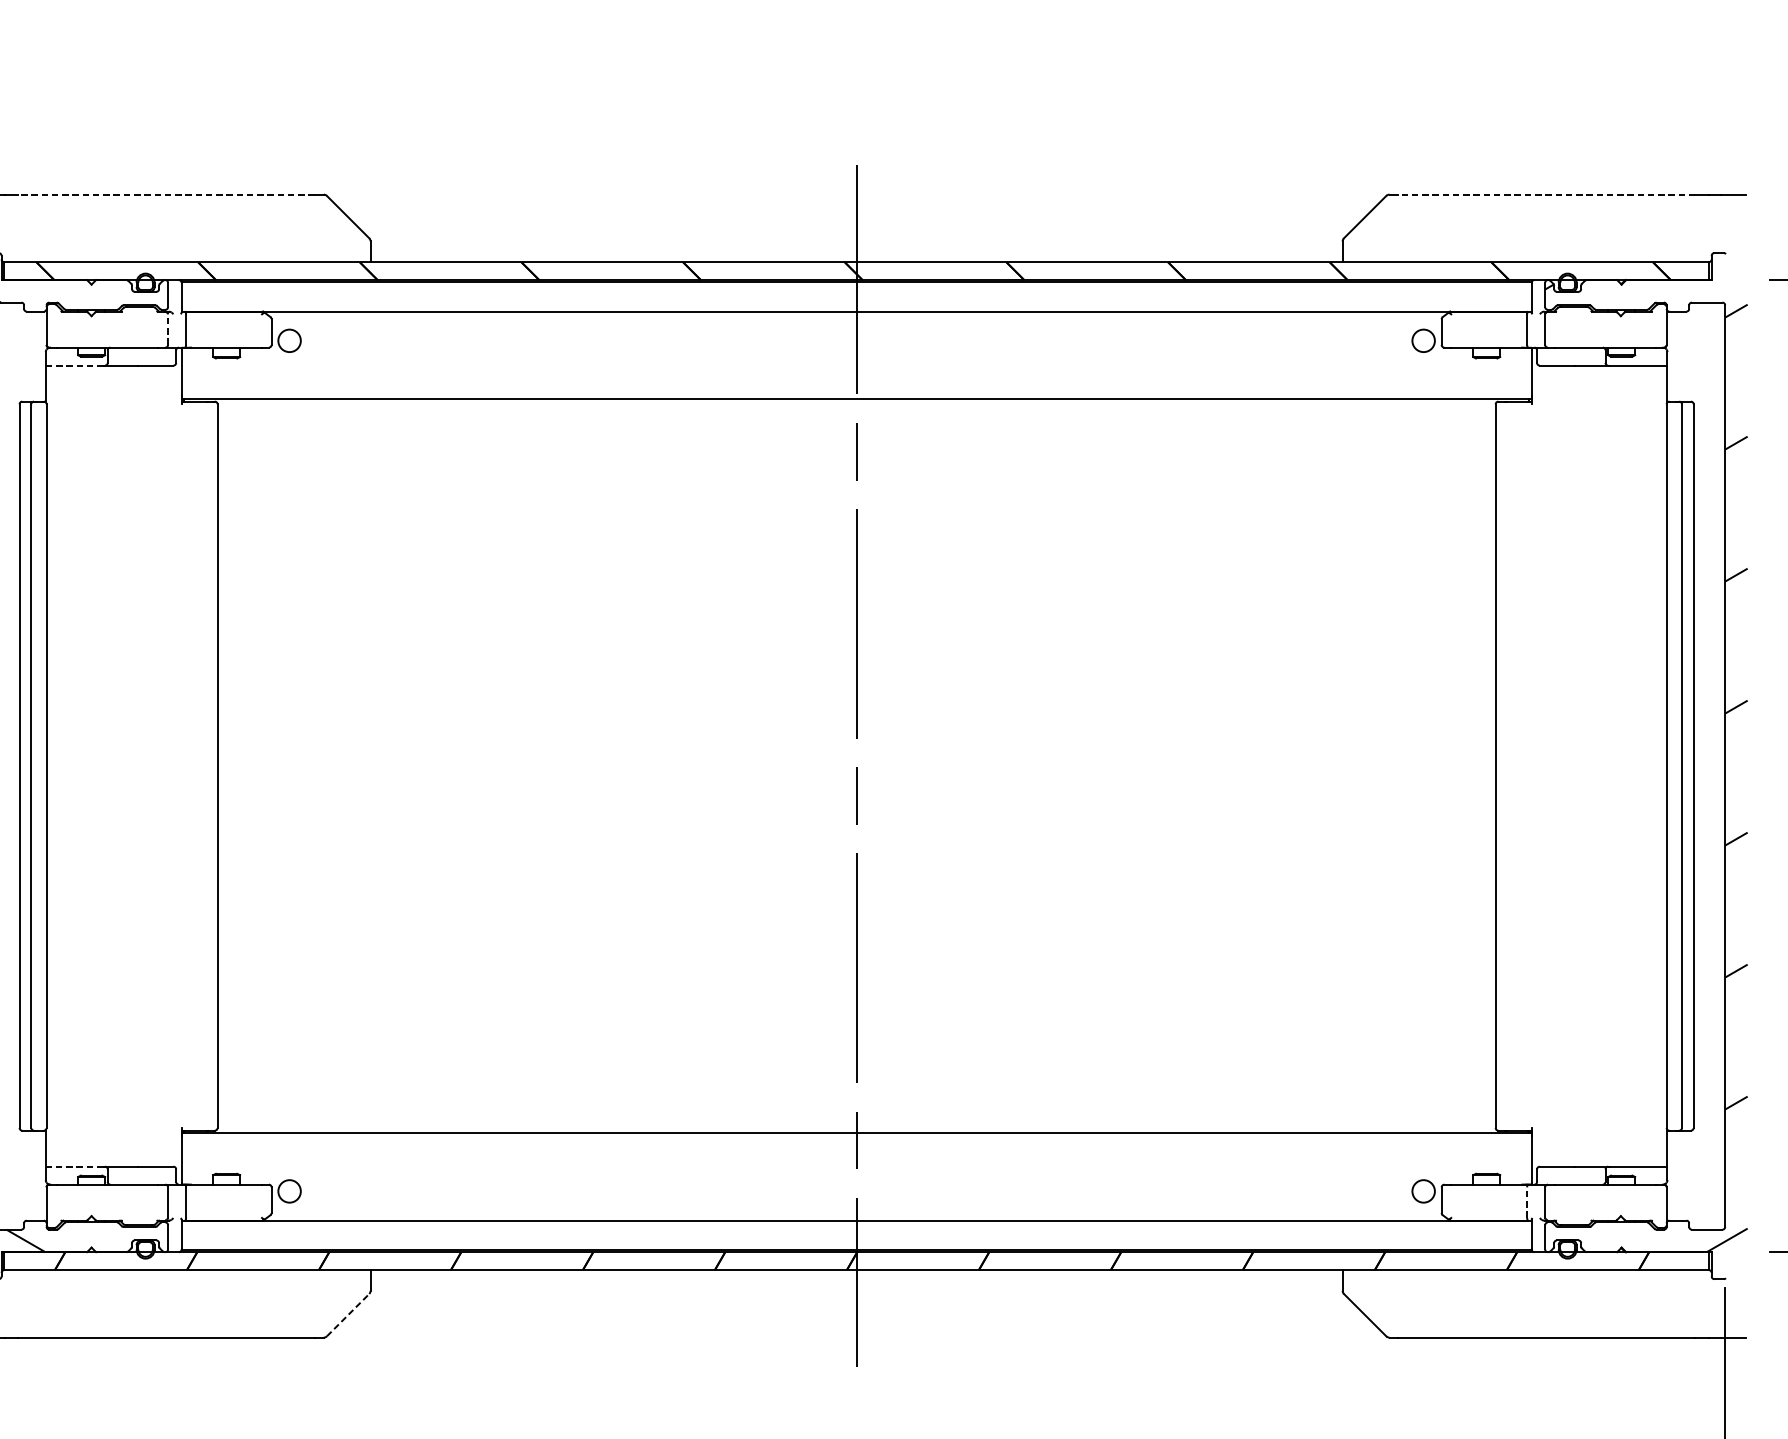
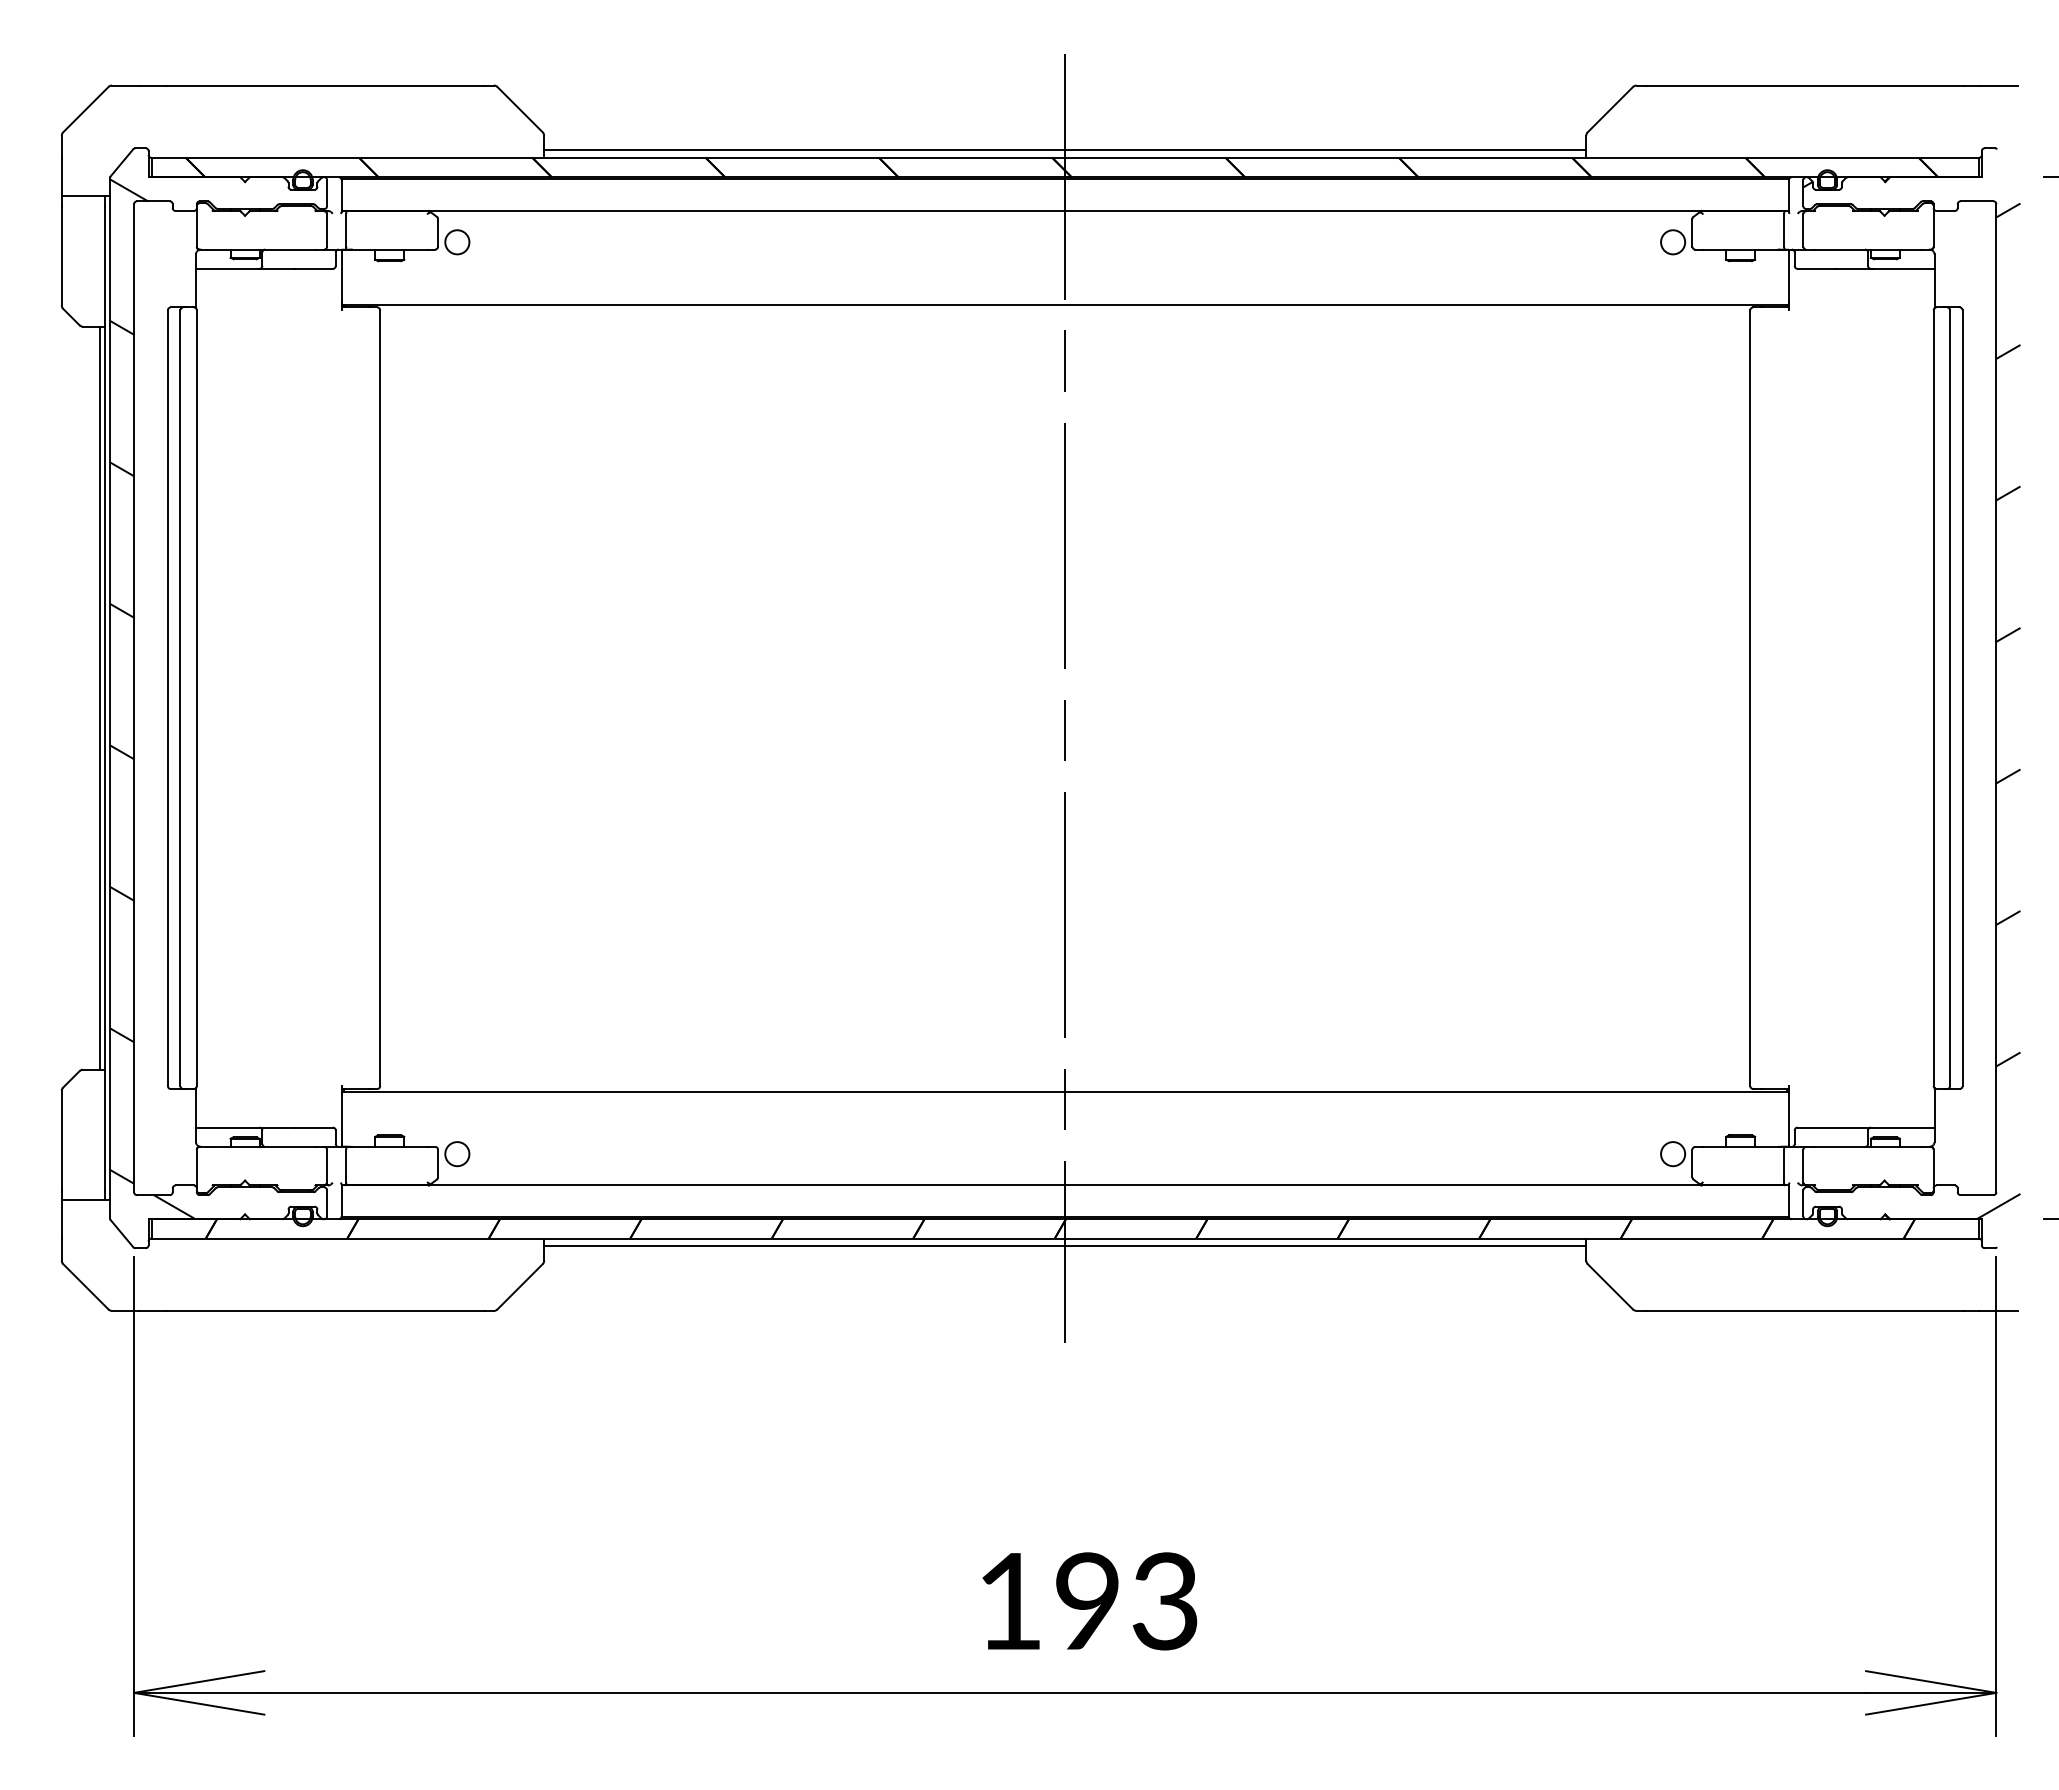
line: (165, 194) -> (324, 85), dashed -> solid
line: (1546, 194) -> (1804, 85), dashed -> solid
line: (856, 255) -> (1065, 150), added
line: (168, 328) -> (327, 229), dashed -> solid
line: (74, 365) -> (226, 268), dashed -> solid
line: (74, 1166) -> (226, 1127), dashed -> solid
line: (1527, 1202) -> (1784, 1165), dashed -> solid
line: (856, 1277) -> (1065, 1246), added
line: (348, 1314) -> (520, 1286), dashed -> solid

